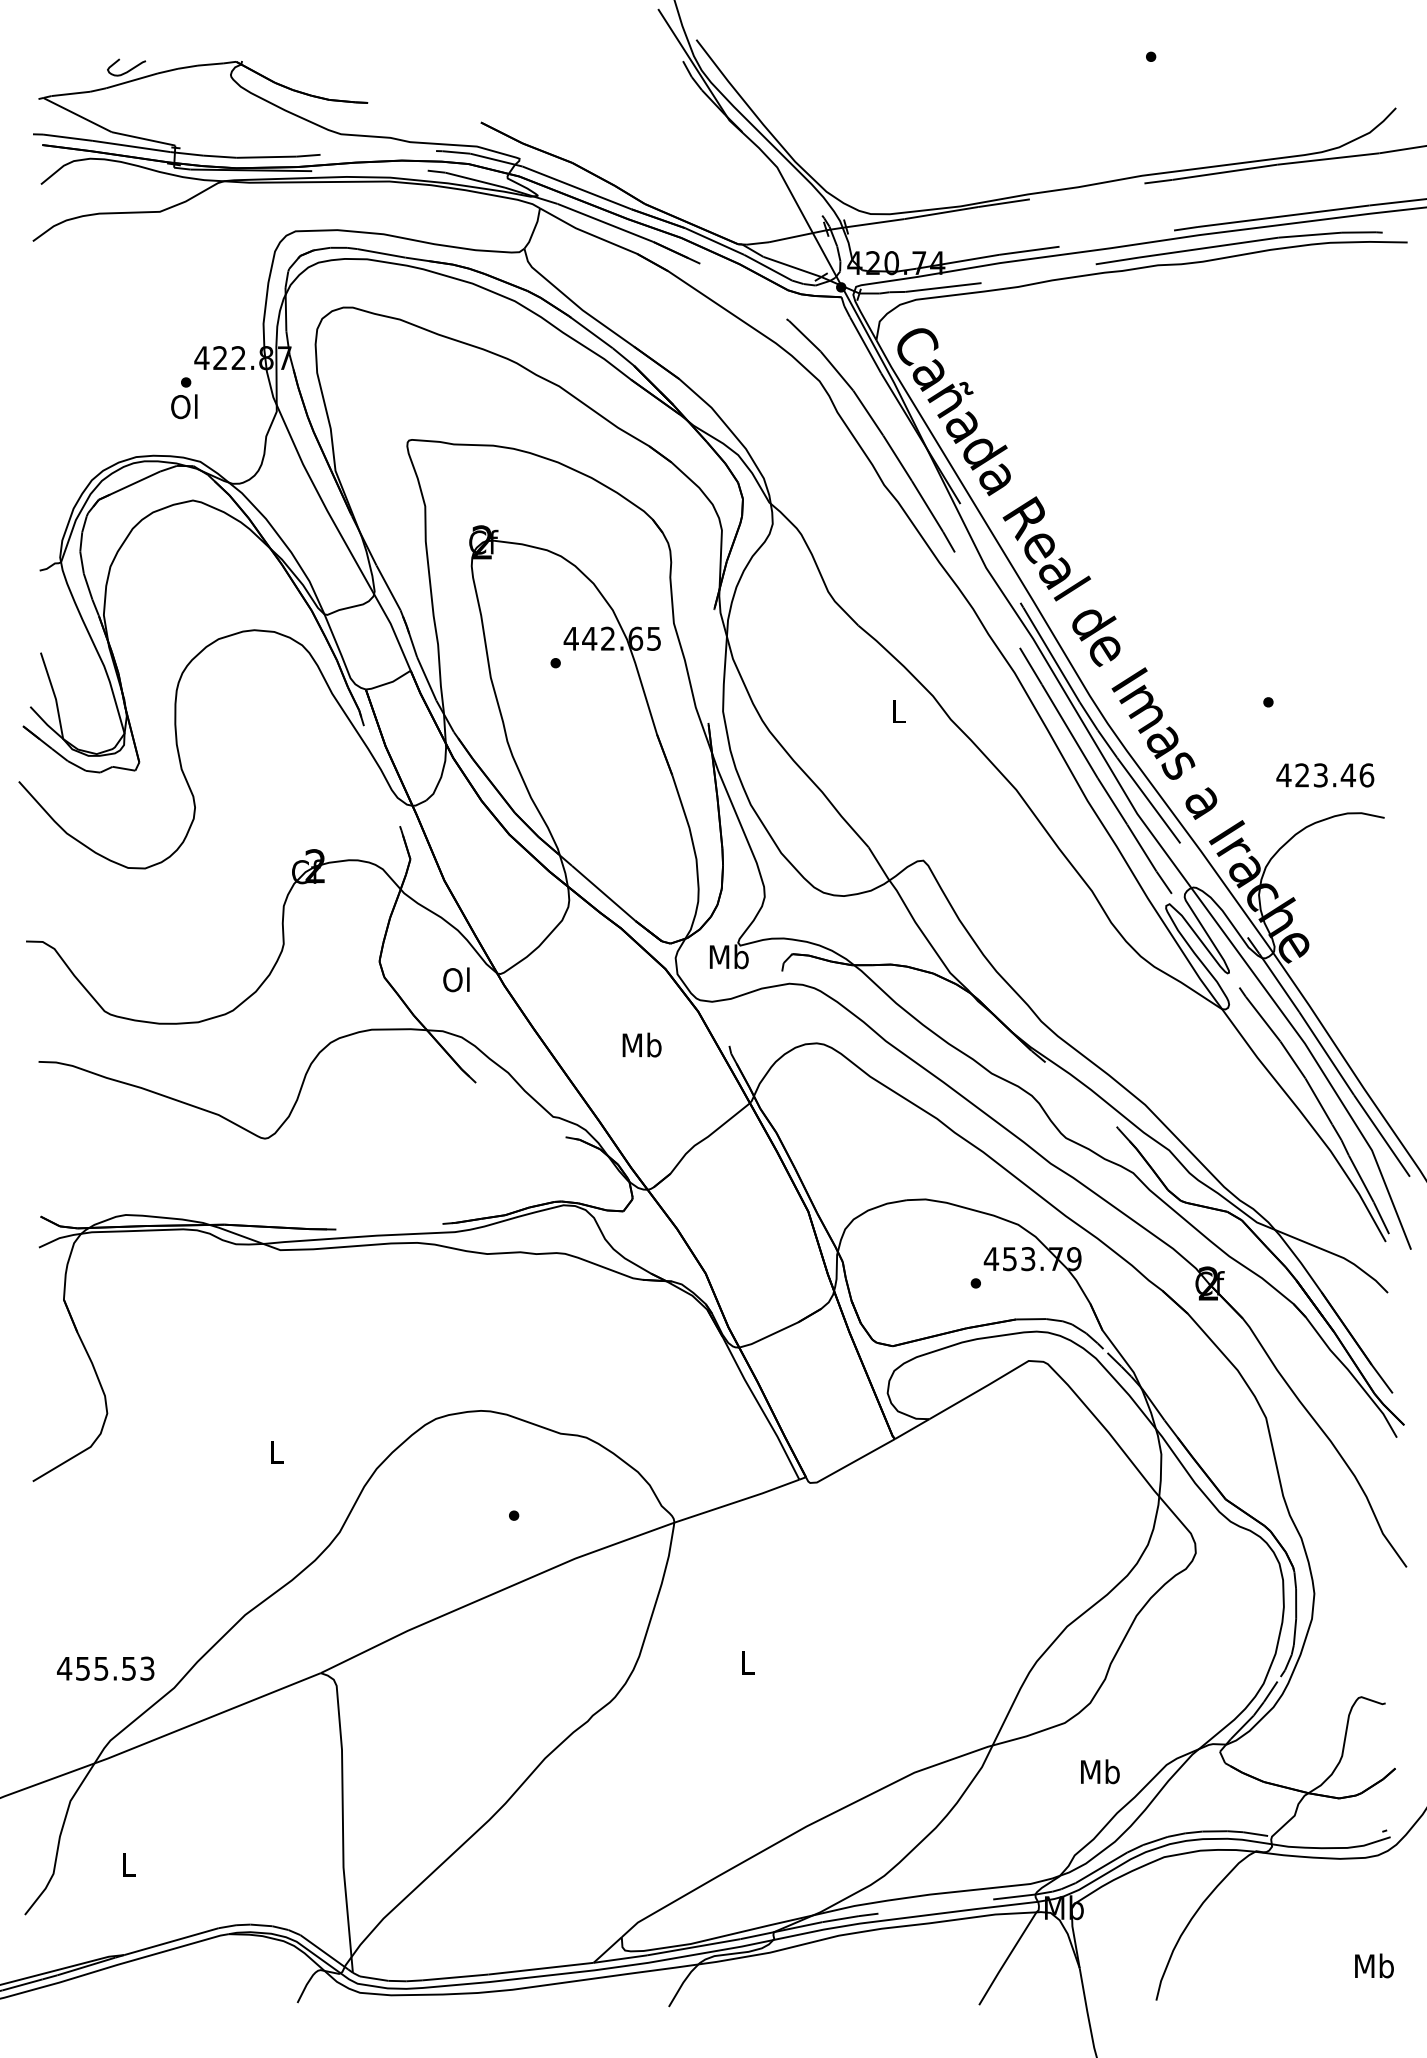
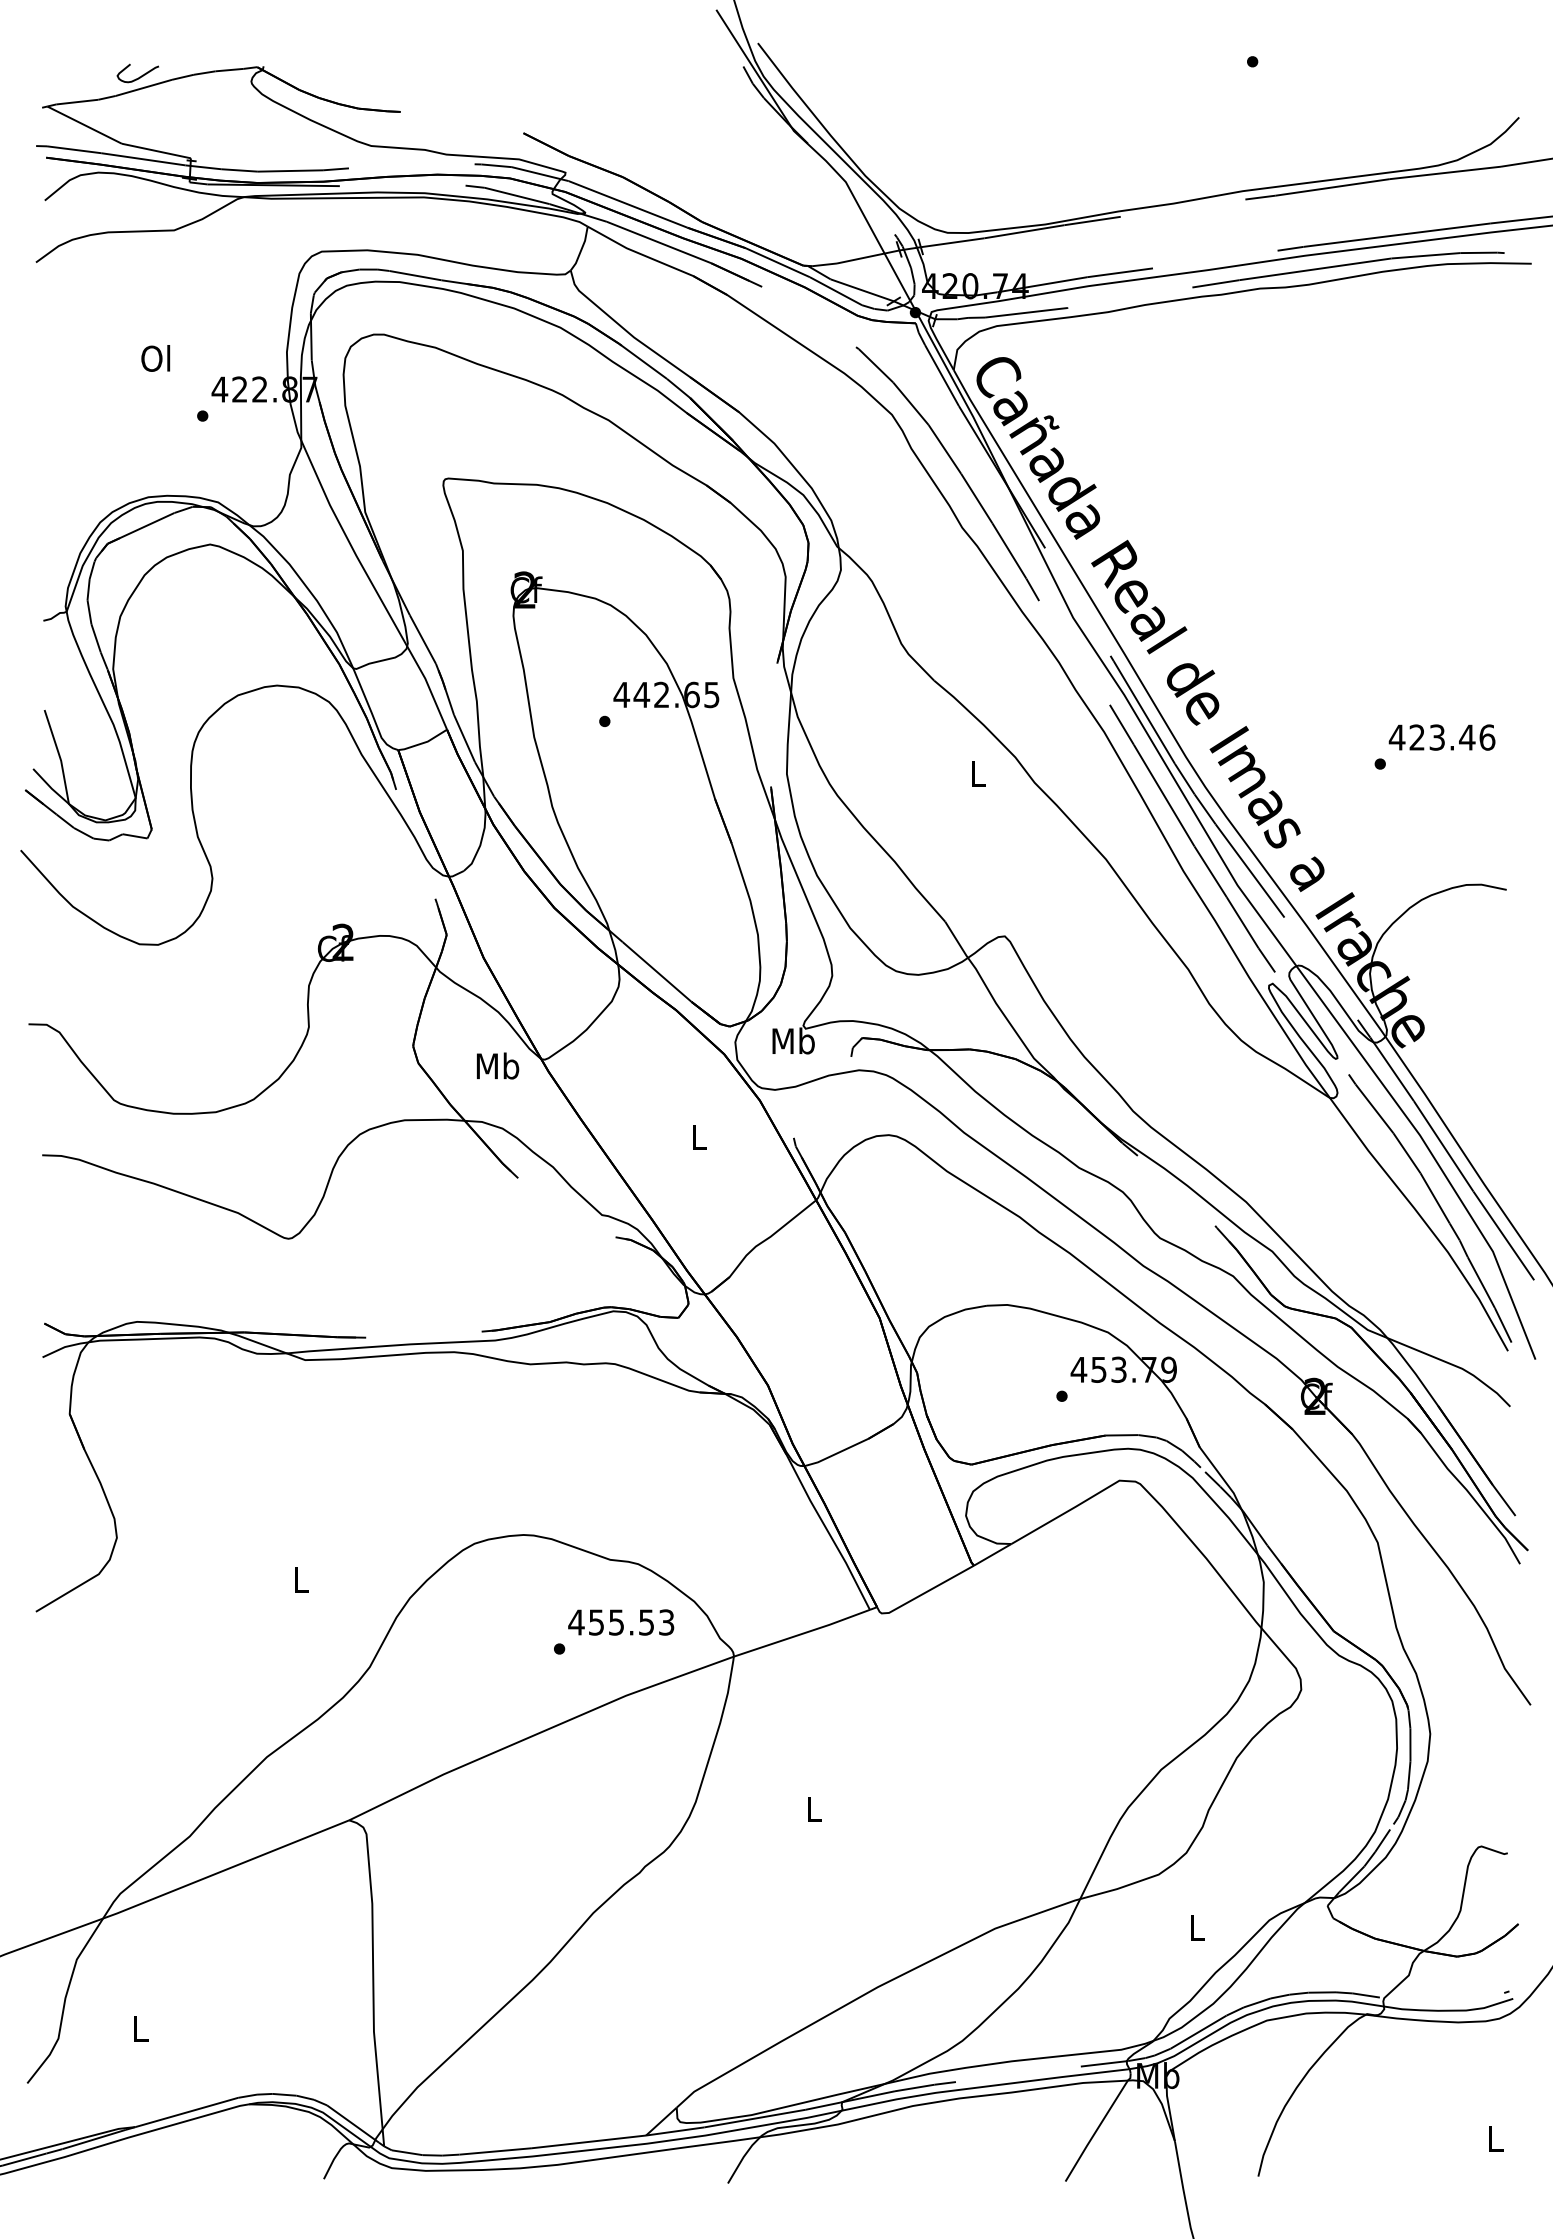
text: (184, 406) -> (155, 358), moved
text: (1324, 775) -> (1441, 737), moved
text: (457, 979) -> (497, 1065), Ol -> Mb
text: (641, 1044) -> (698, 1136), Mb -> L
text: (105, 1668) -> (621, 1622), moved
text: (1100, 1771) -> (1197, 1927), Mb -> L
text: (1374, 1965) -> (1495, 2138), Mb -> L

